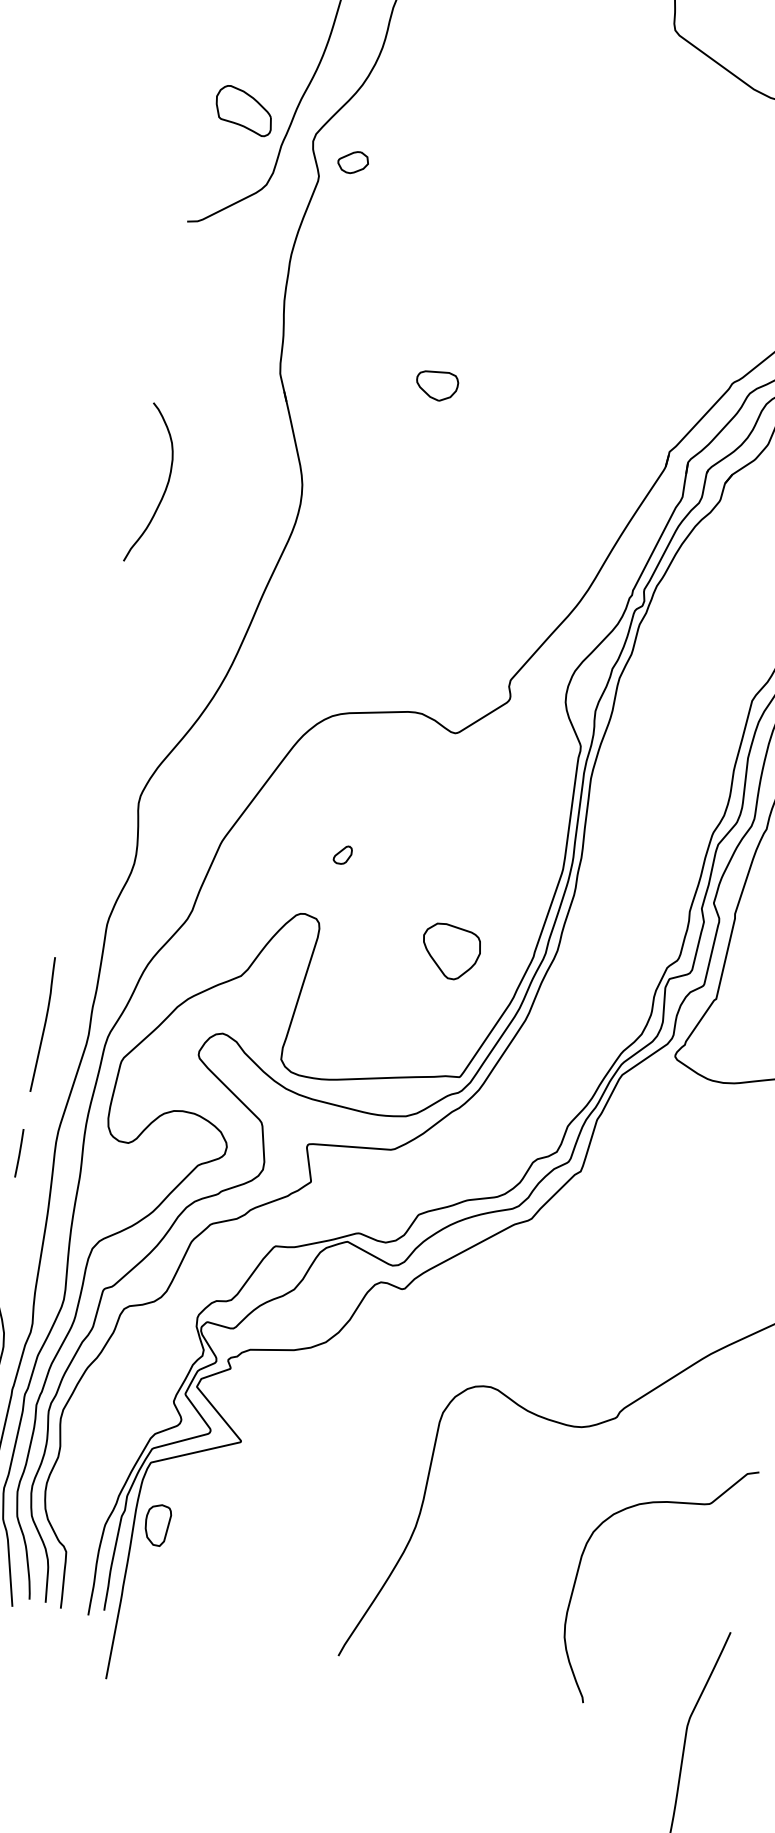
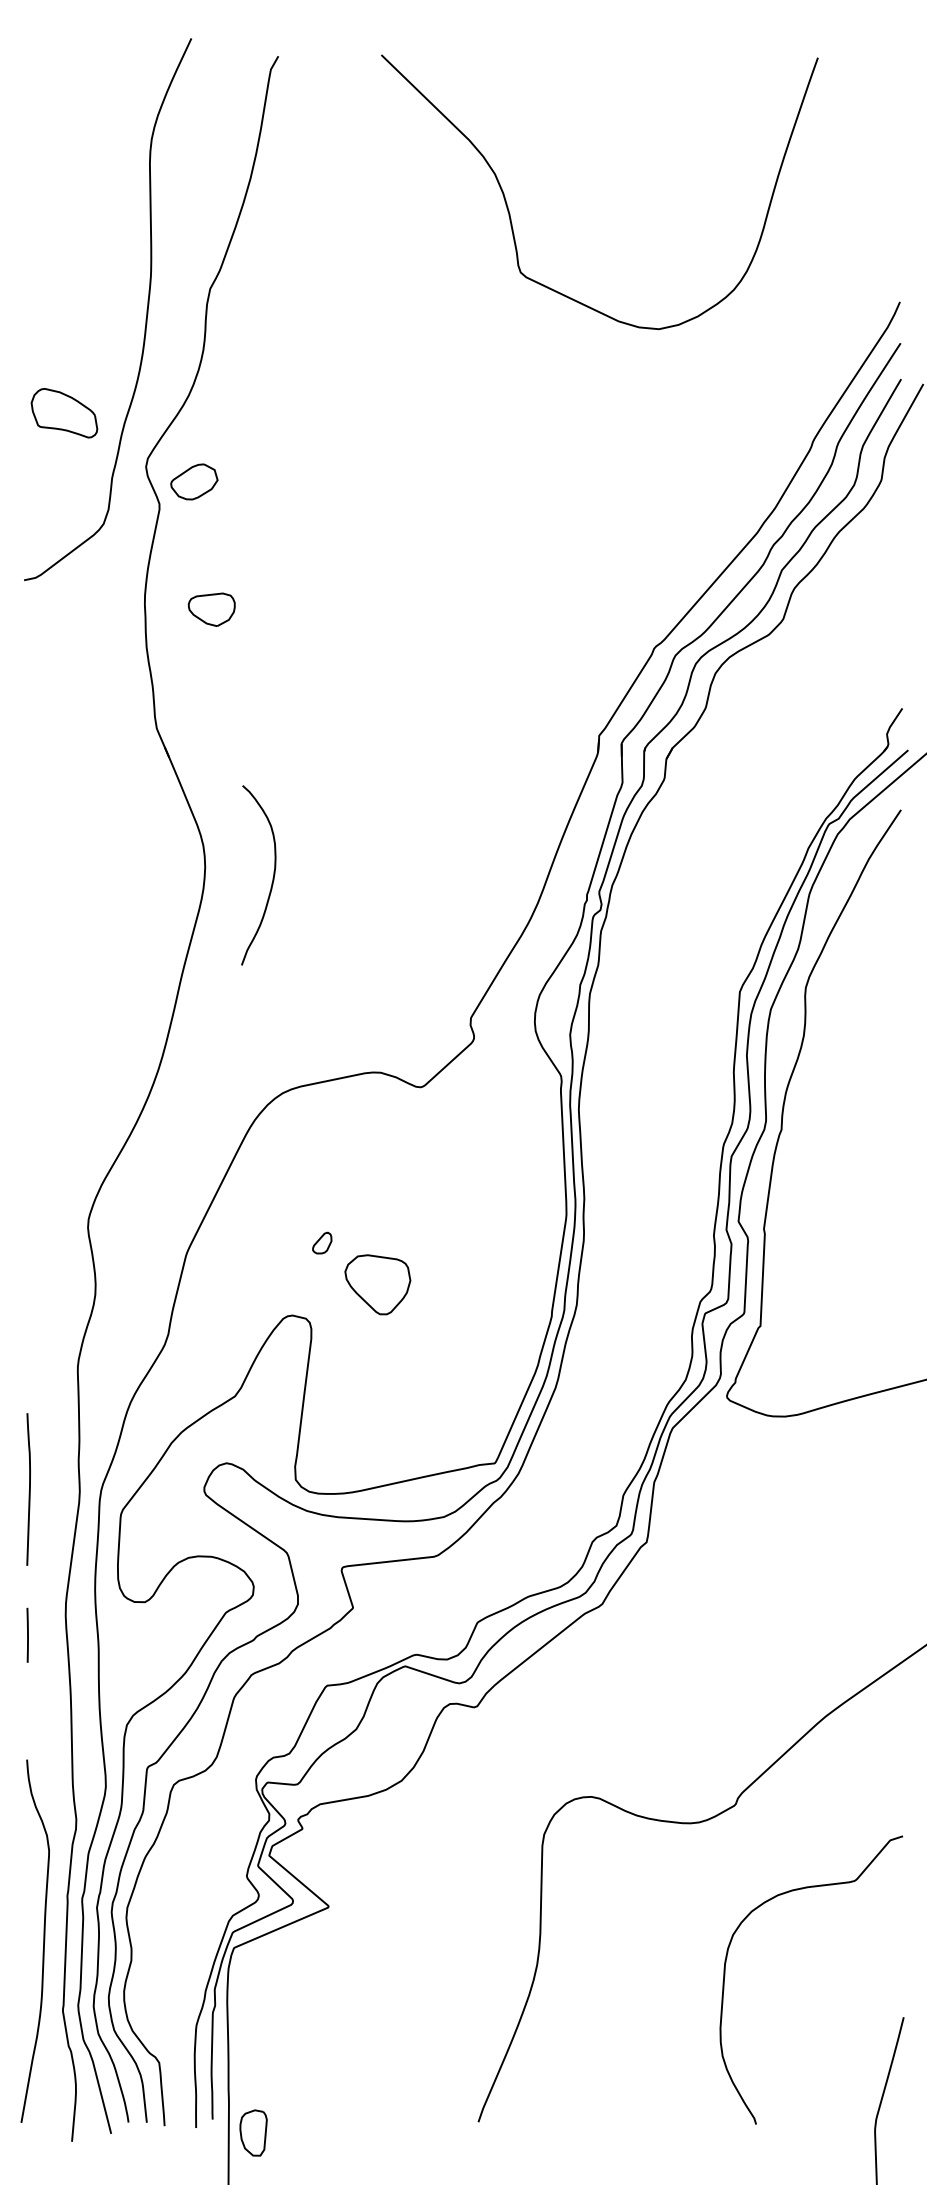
part: (244, 110) -> (64, 413), moved
part: (352, 161) -> (193, 481), size x1.4
part: (436, 385) -> (211, 609), moved
curve: (164, 488) -> (272, 877), moved
part: (450, 951) -> (377, 1284), moved
part: (157, 1524) -> (253, 2132), moved

